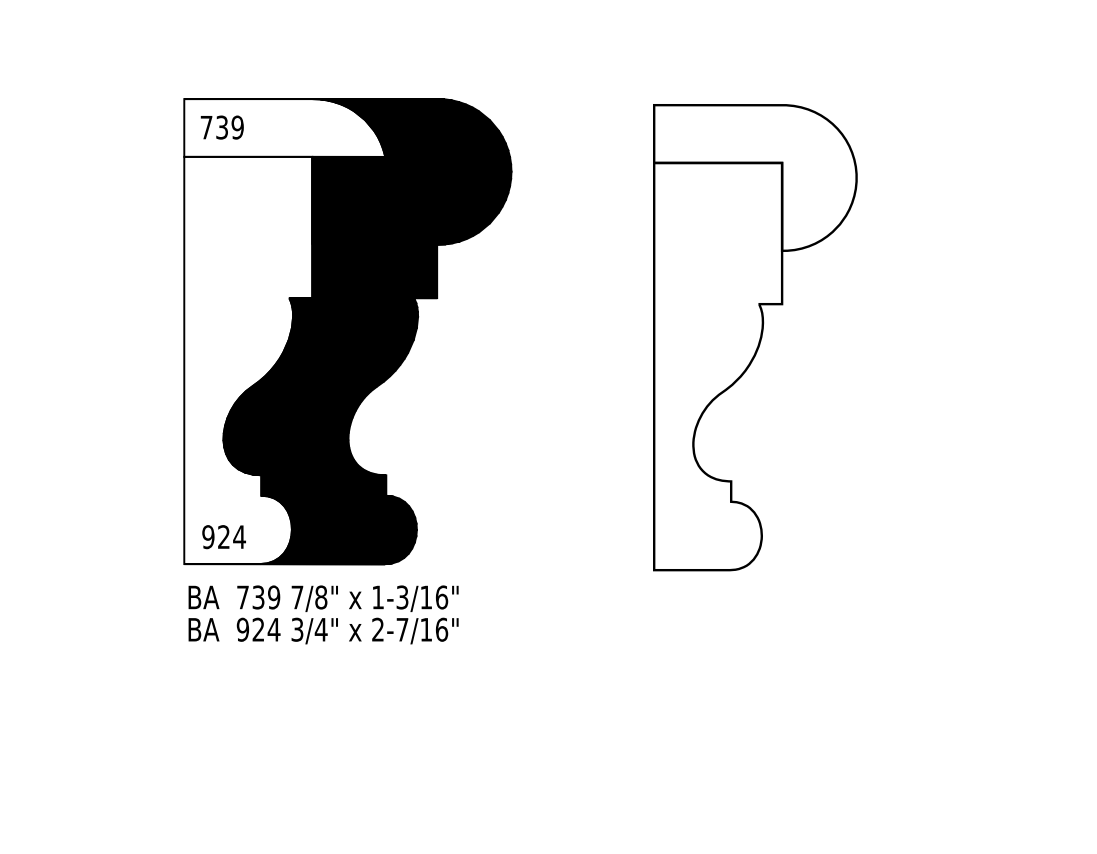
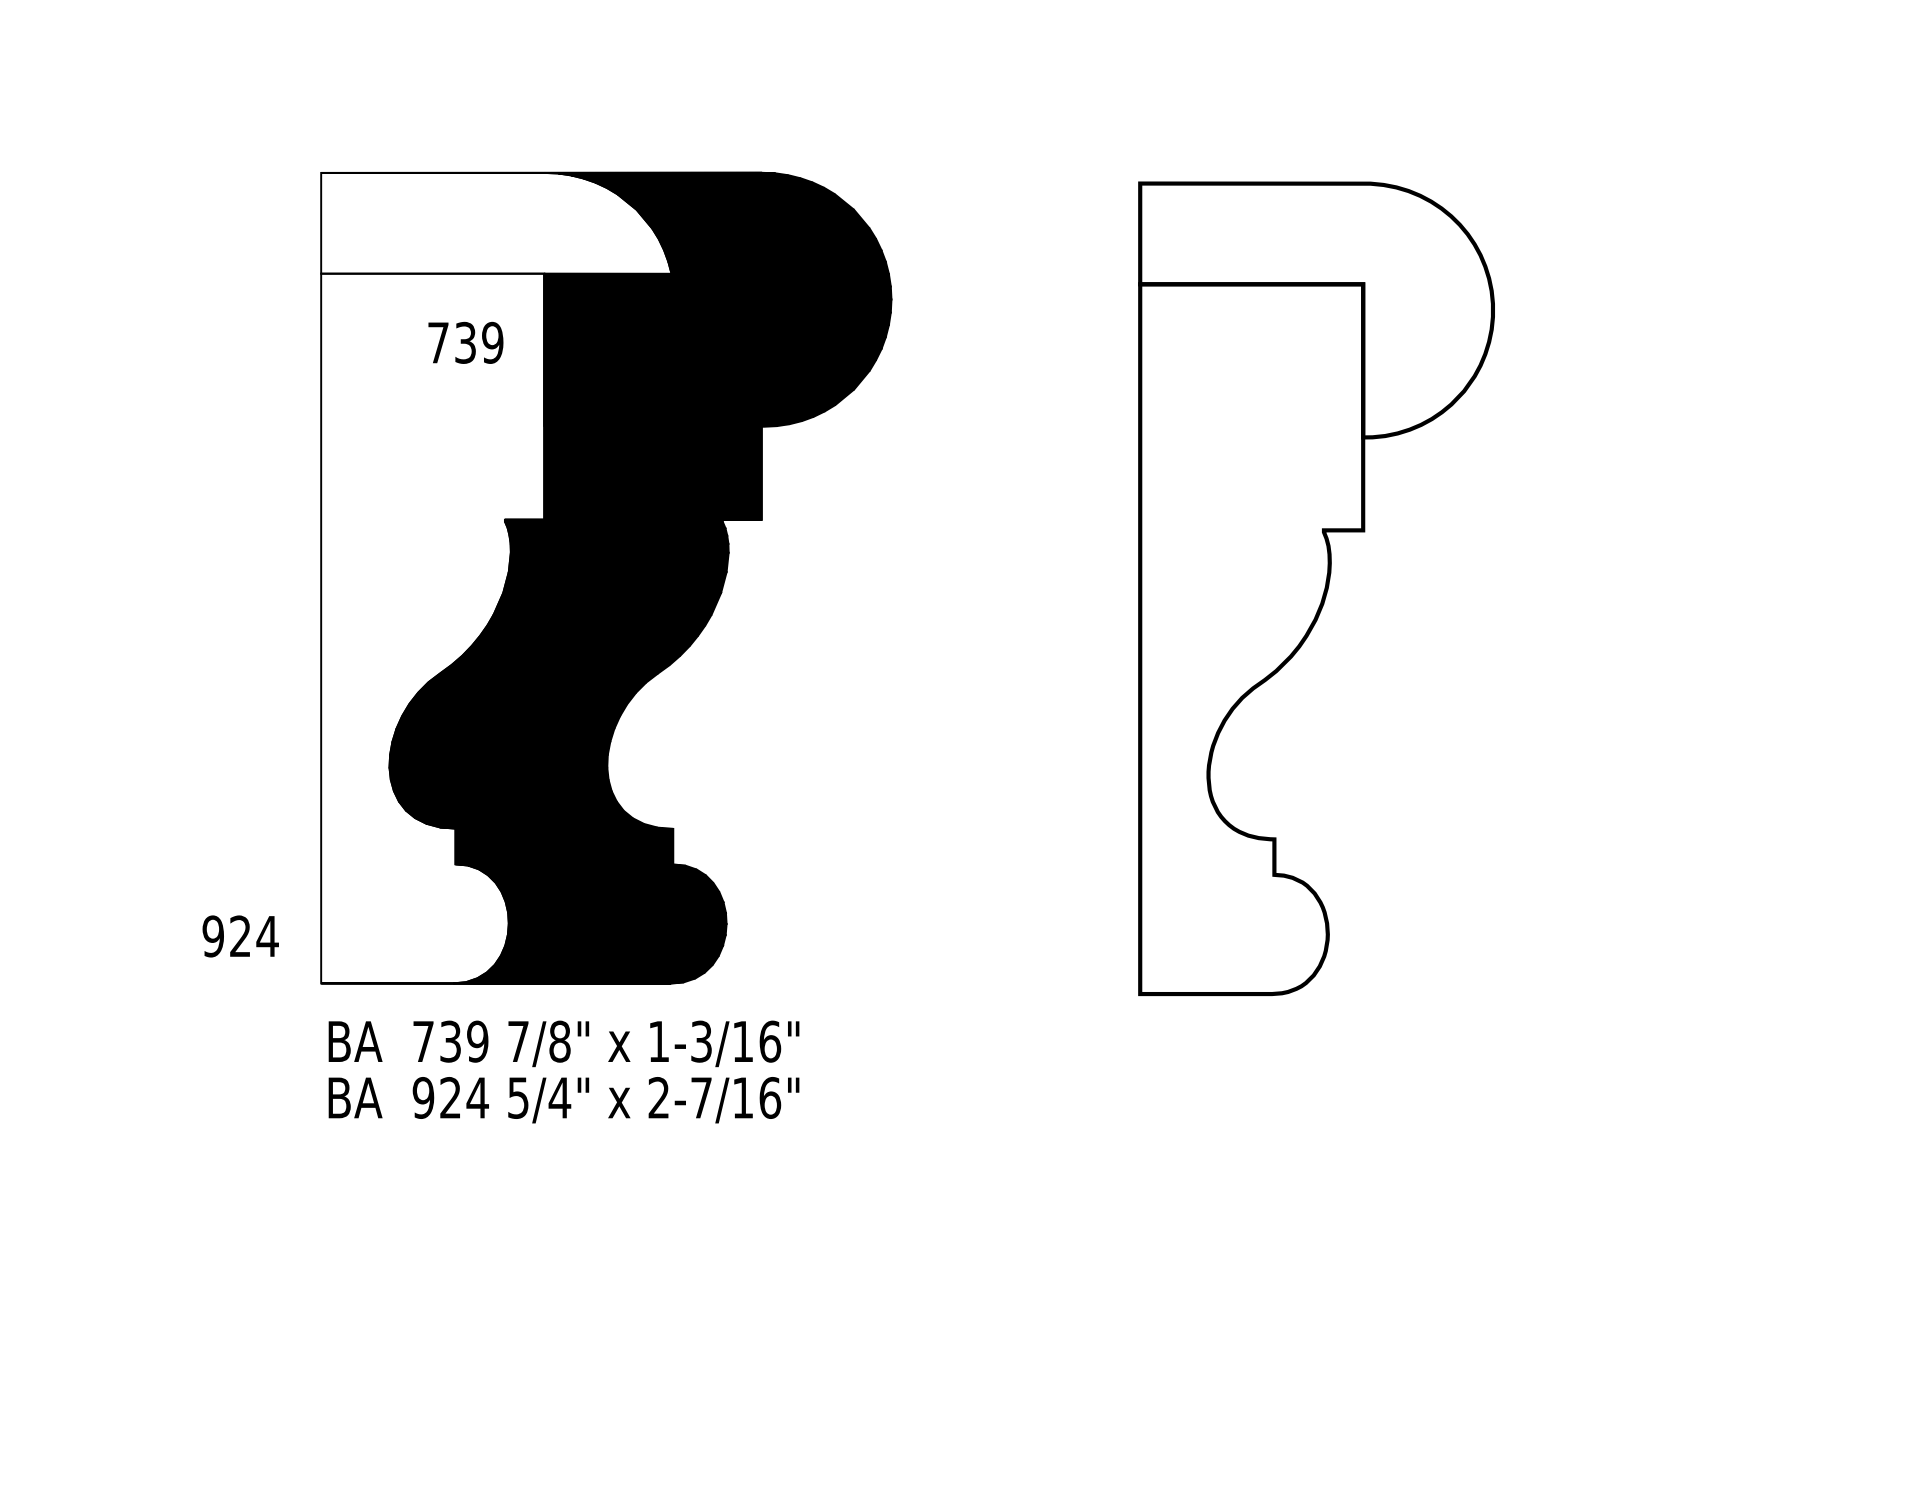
text: (221, 127) -> (464, 342), moved
text: (223, 537) -> (239, 937), moved
text: (297, 629) -> (518, 1097), 3/4" -> 5/4"

